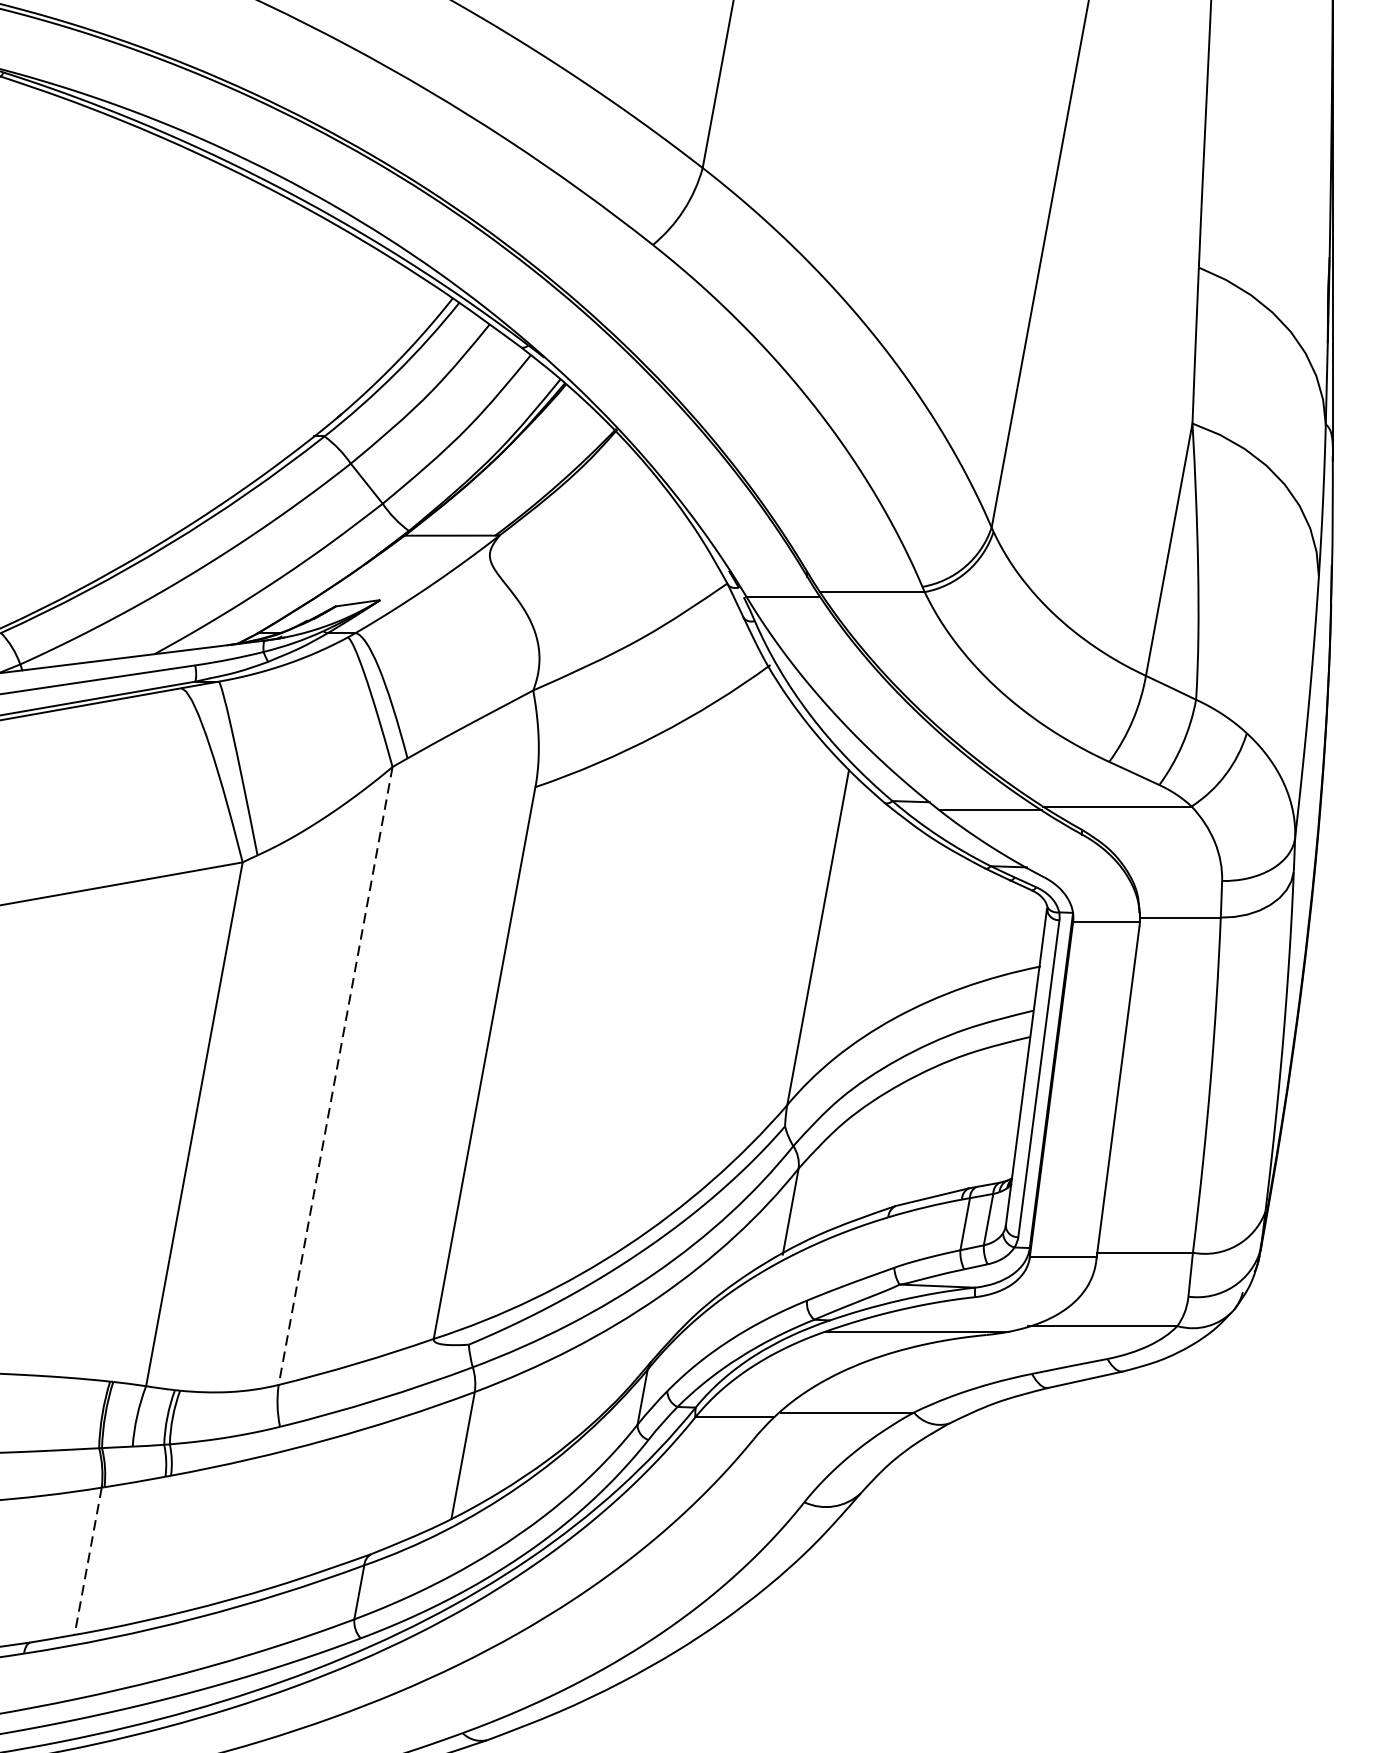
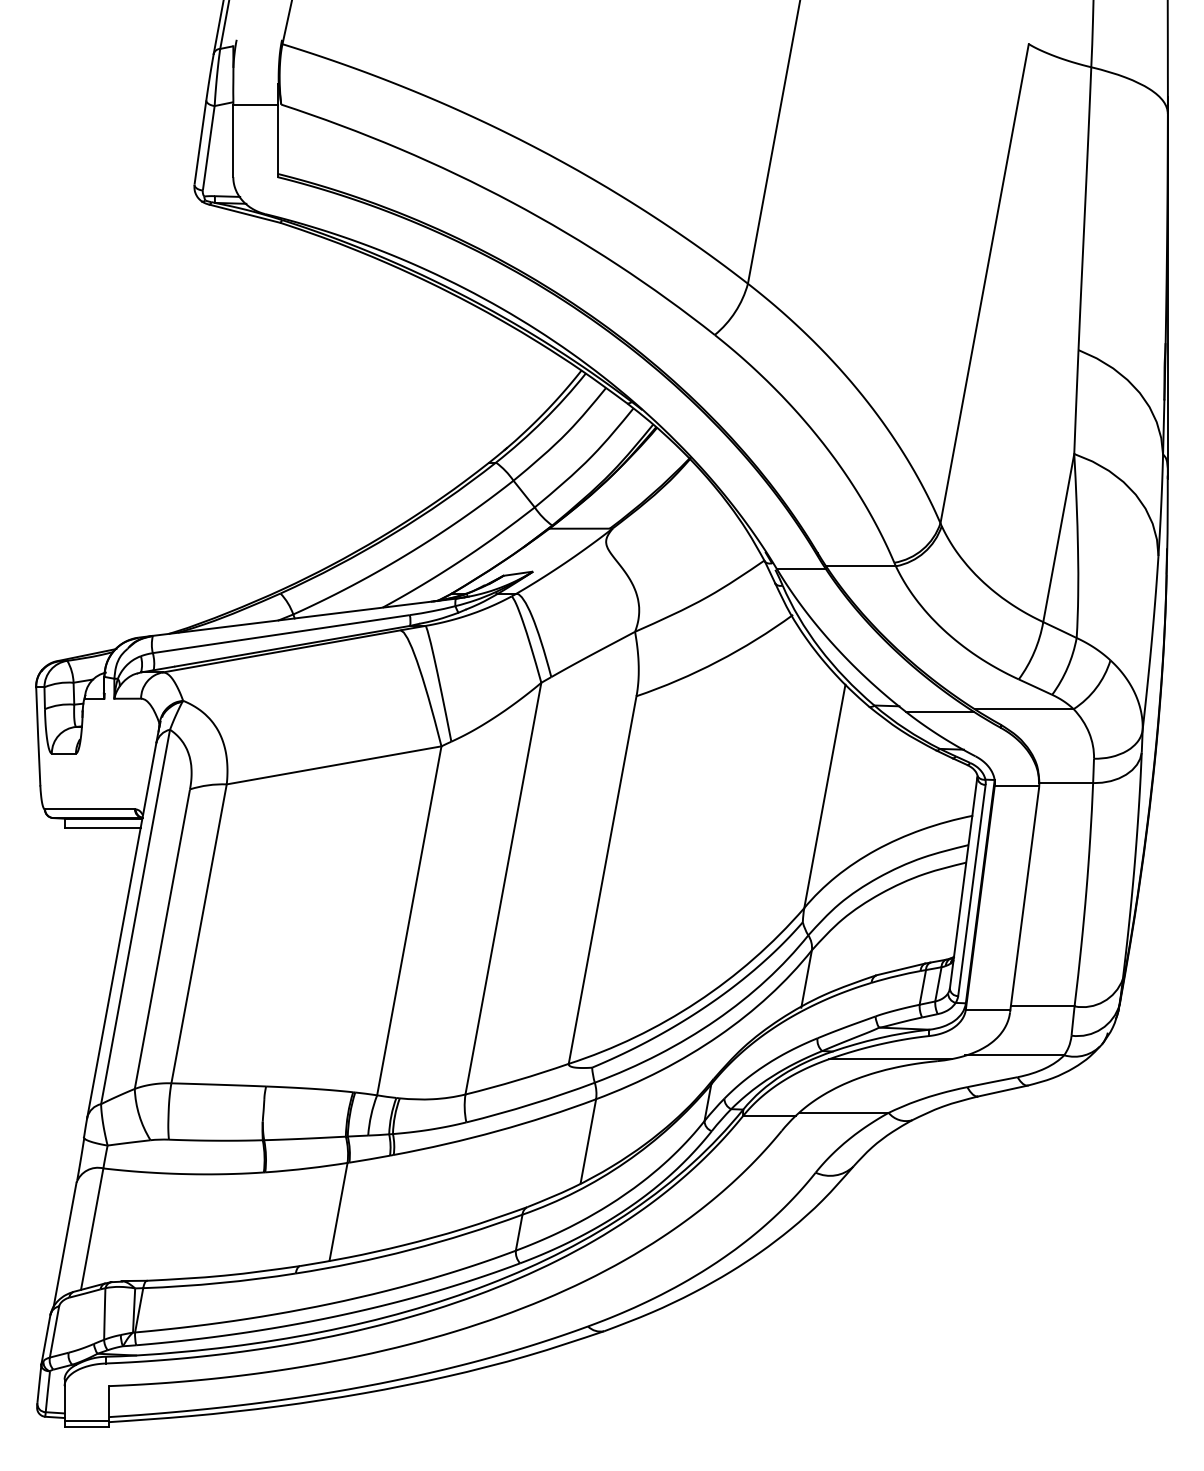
line: (335, 1077) -> (503, 889), dashed -> solid
line: (88, 1560) -> (338, 1211), dashed -> solid

